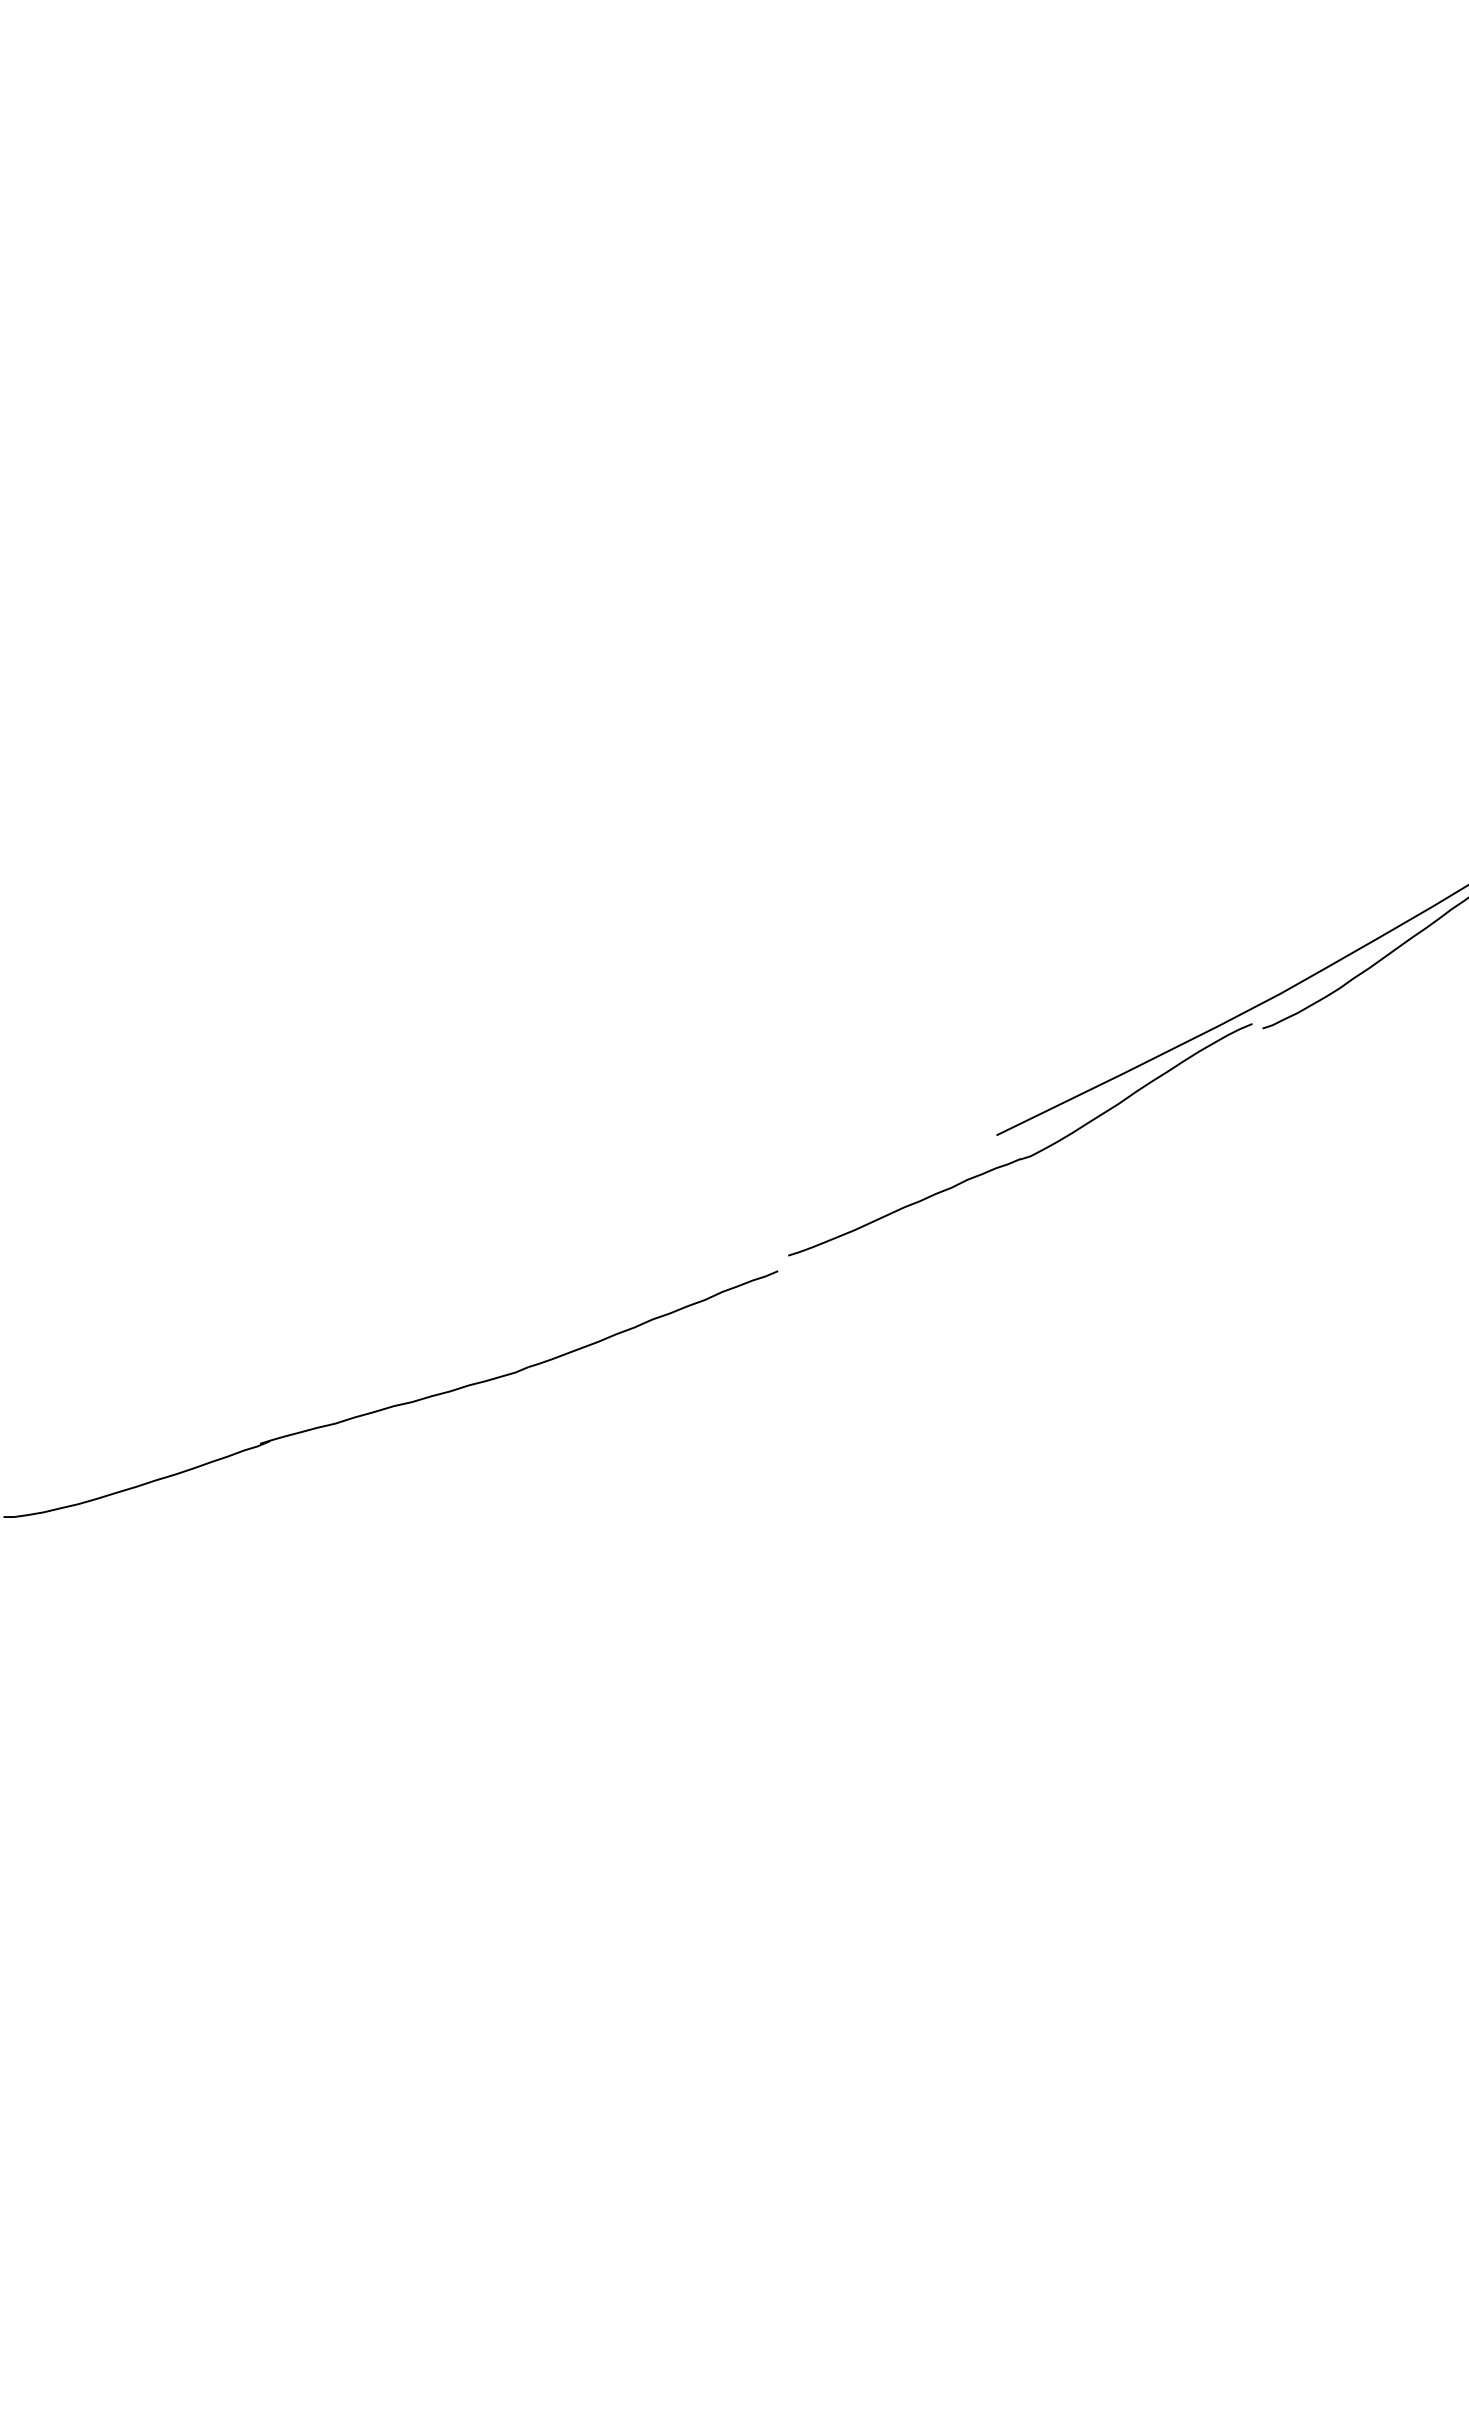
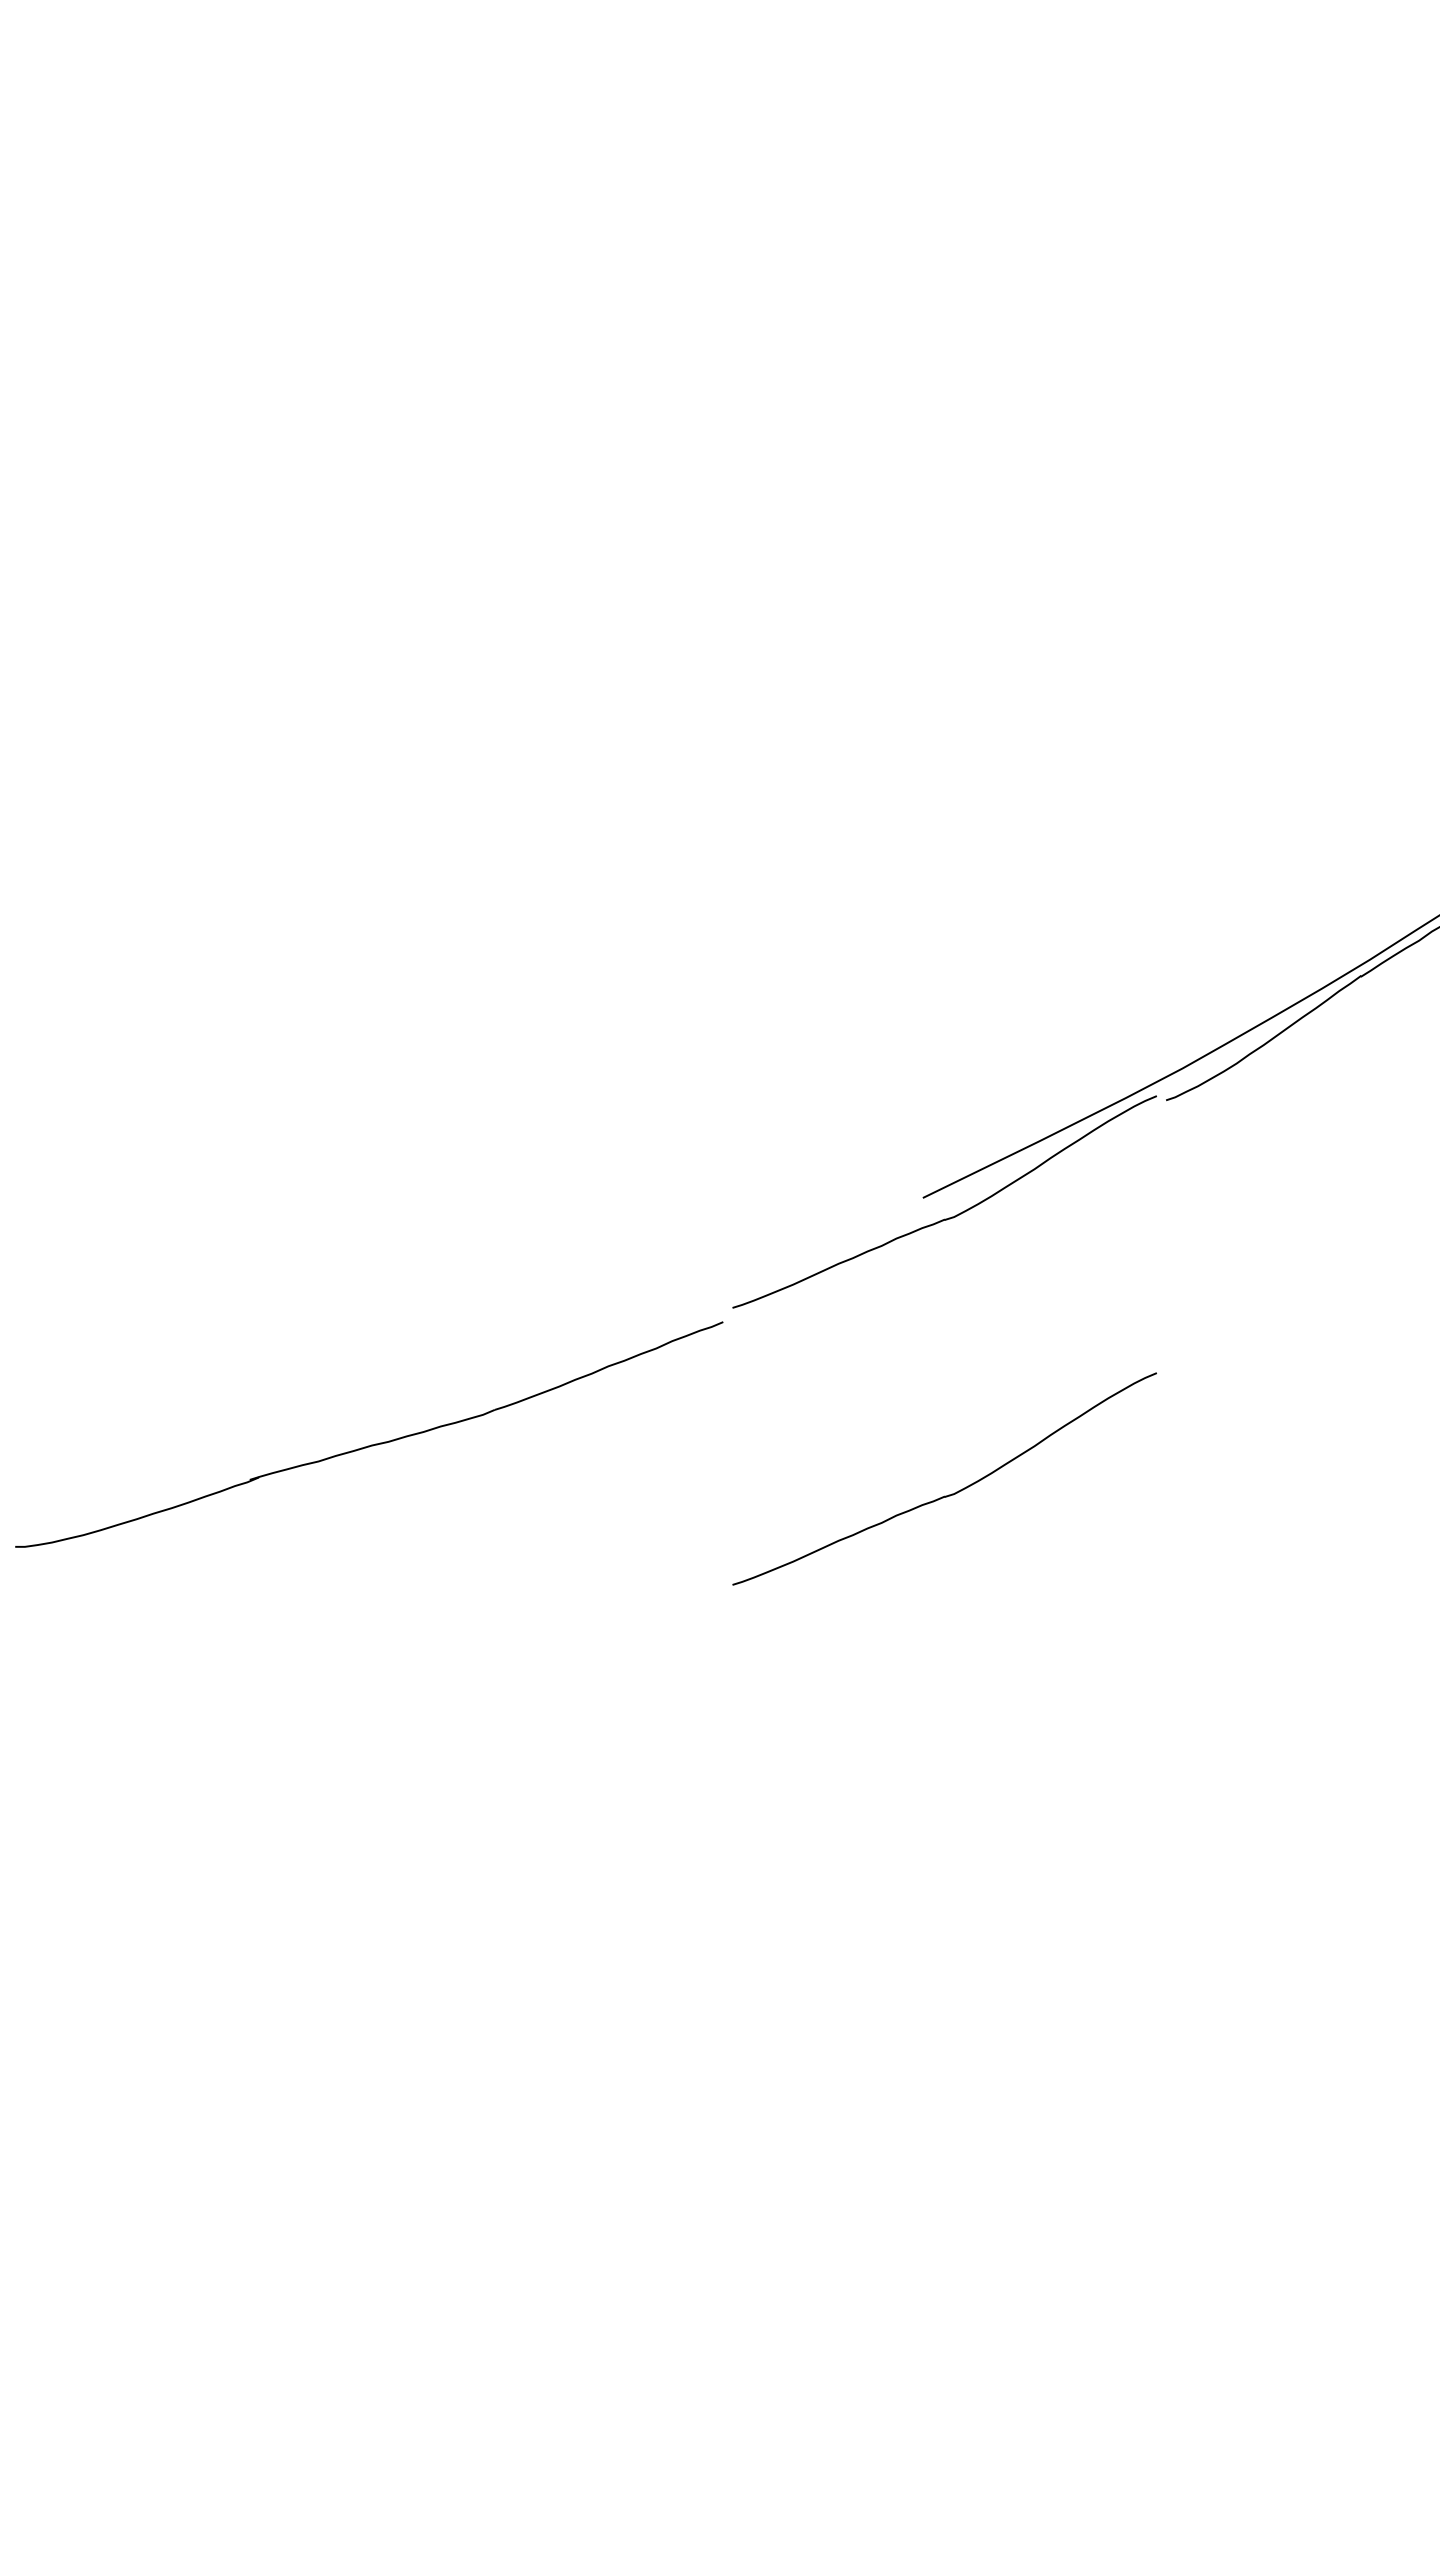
part: (1024, 1459) -> (948, 1494), added

